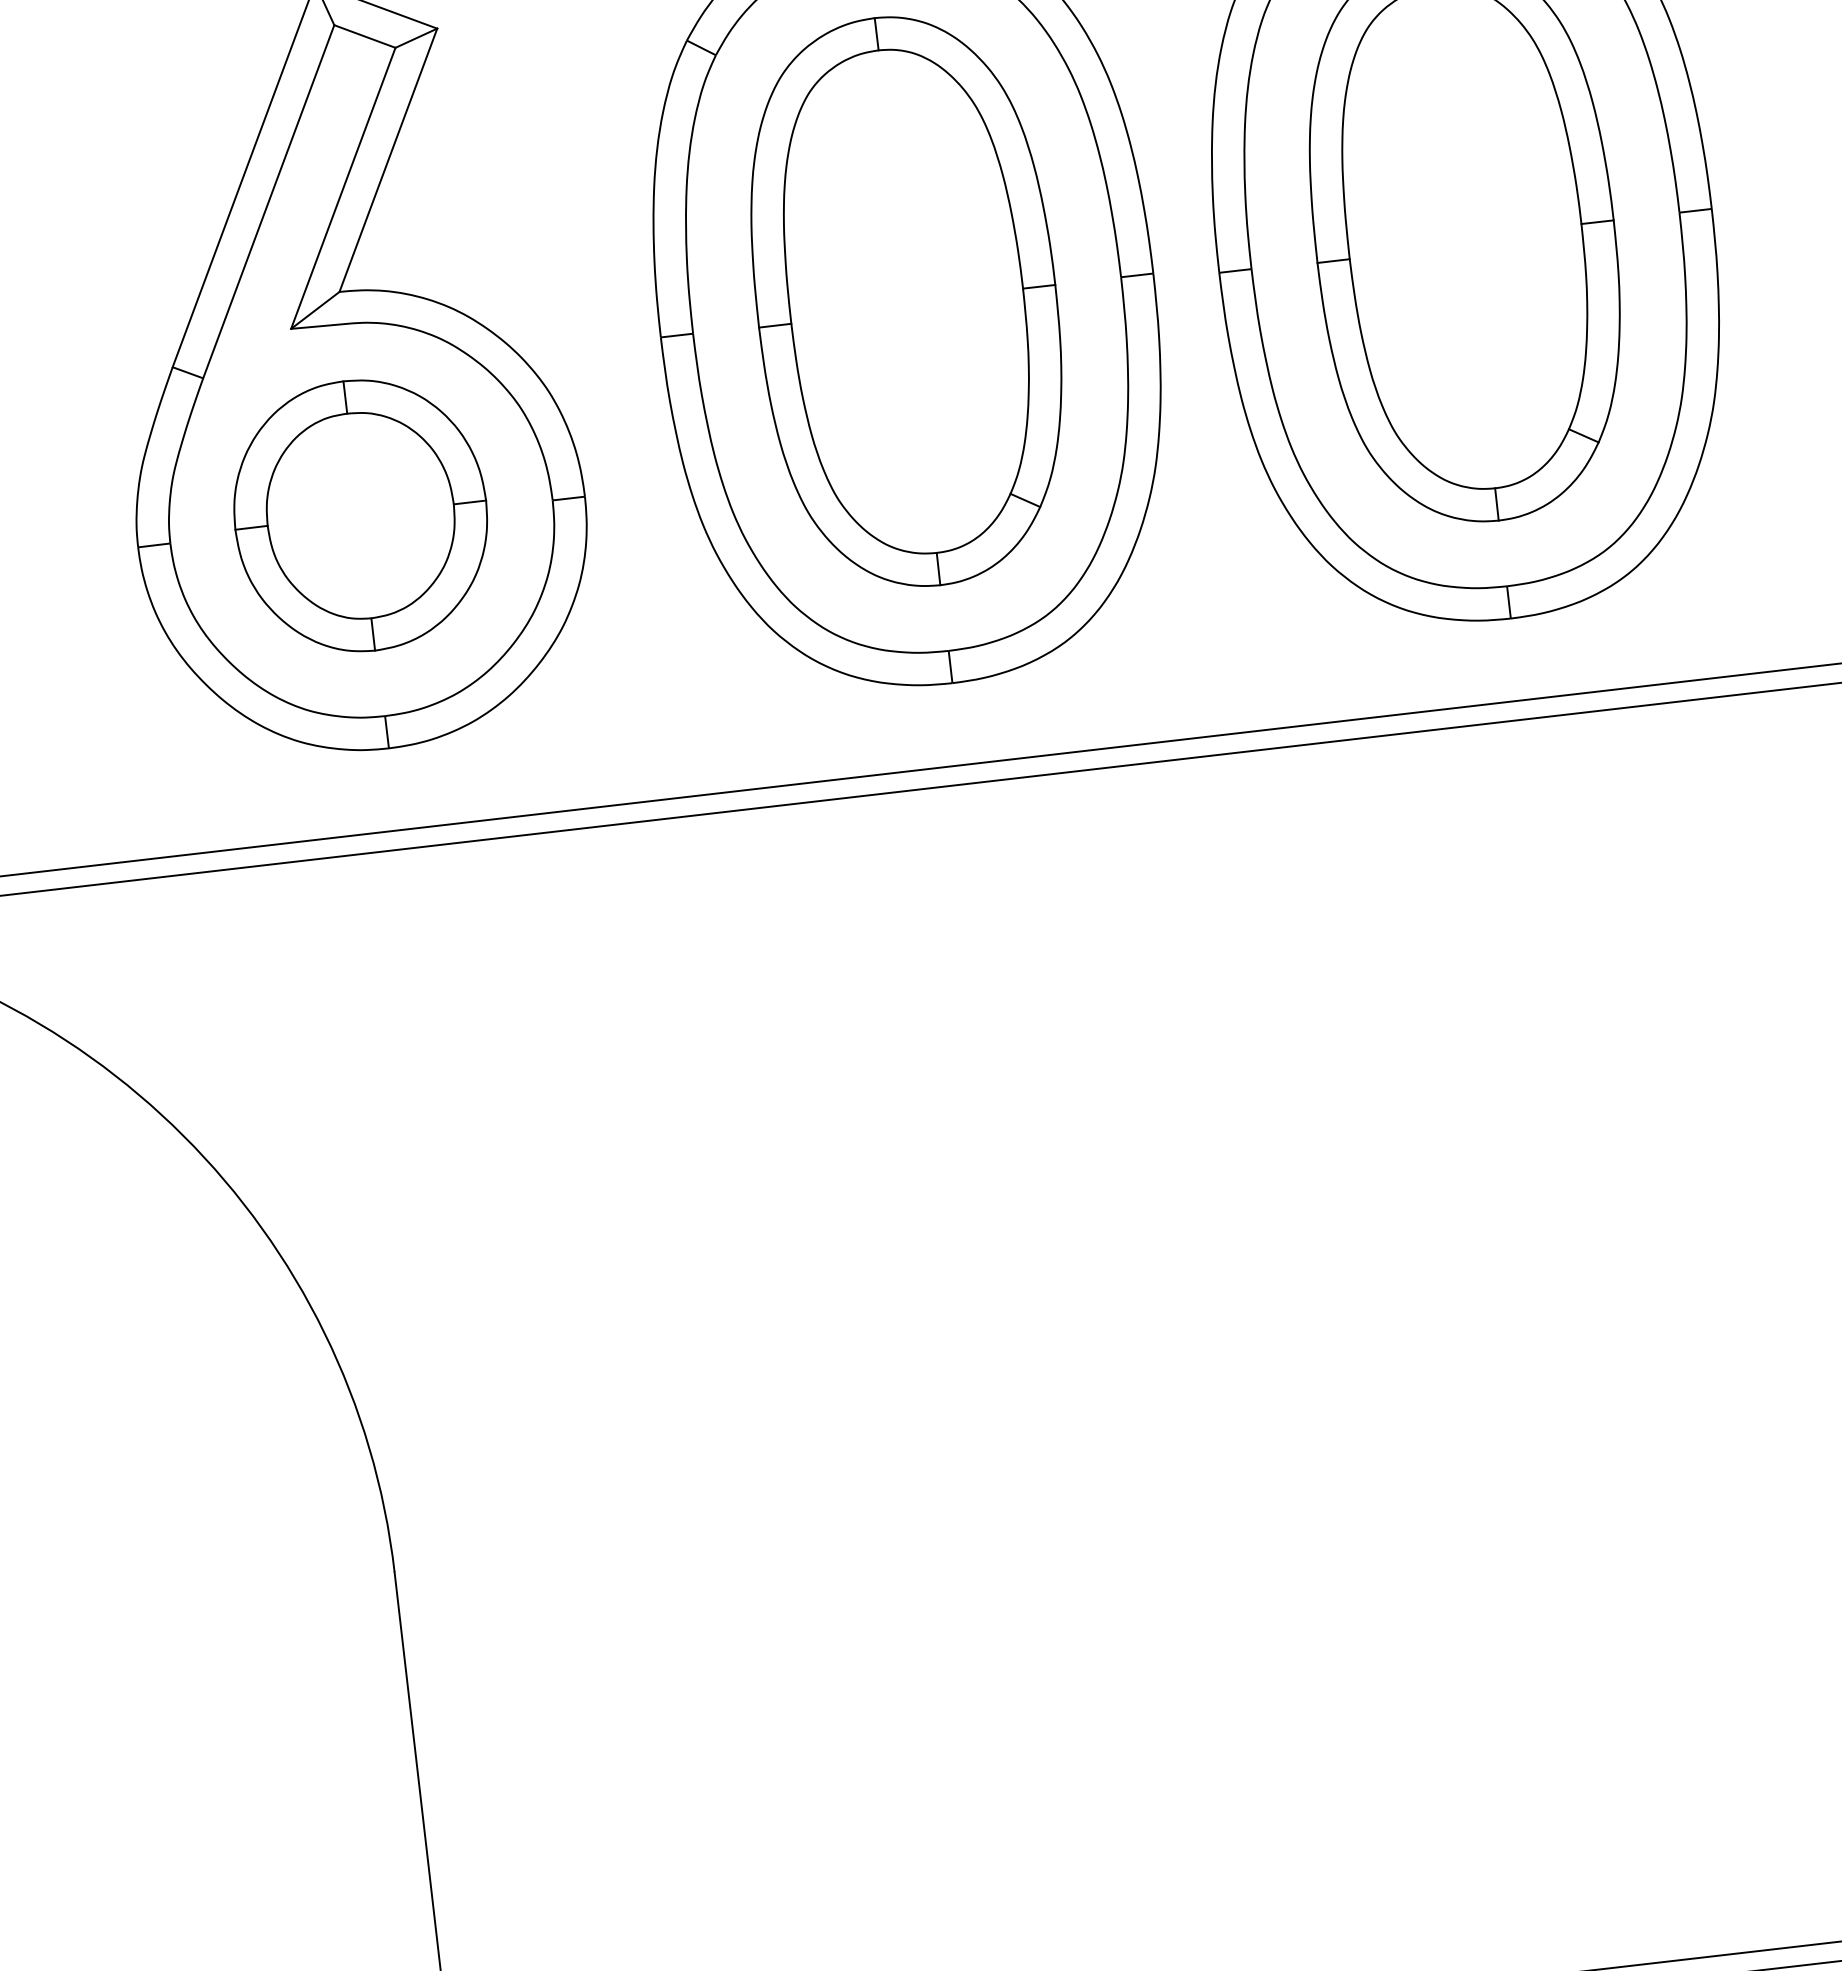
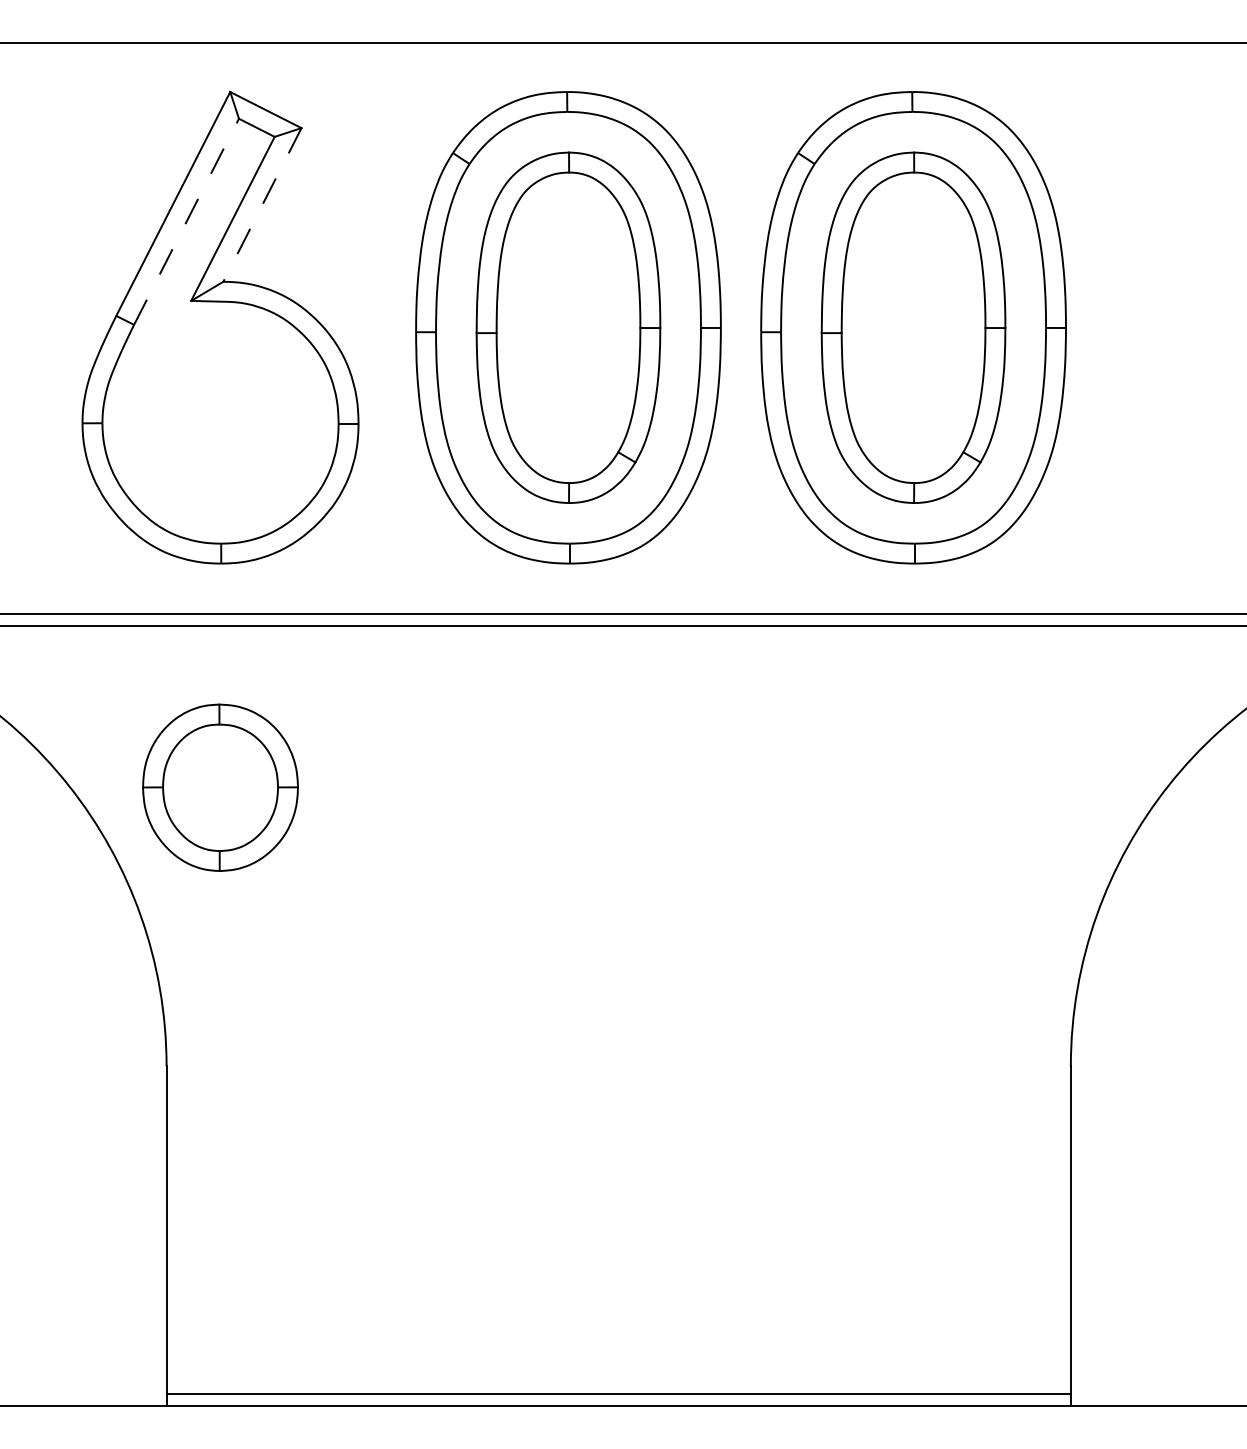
line: (388, 161) -> (262, 205), solid -> dashed
line: (268, 201) -> (186, 221), solid -> dashed
part: (360, 515) -> (220, 787), moved

